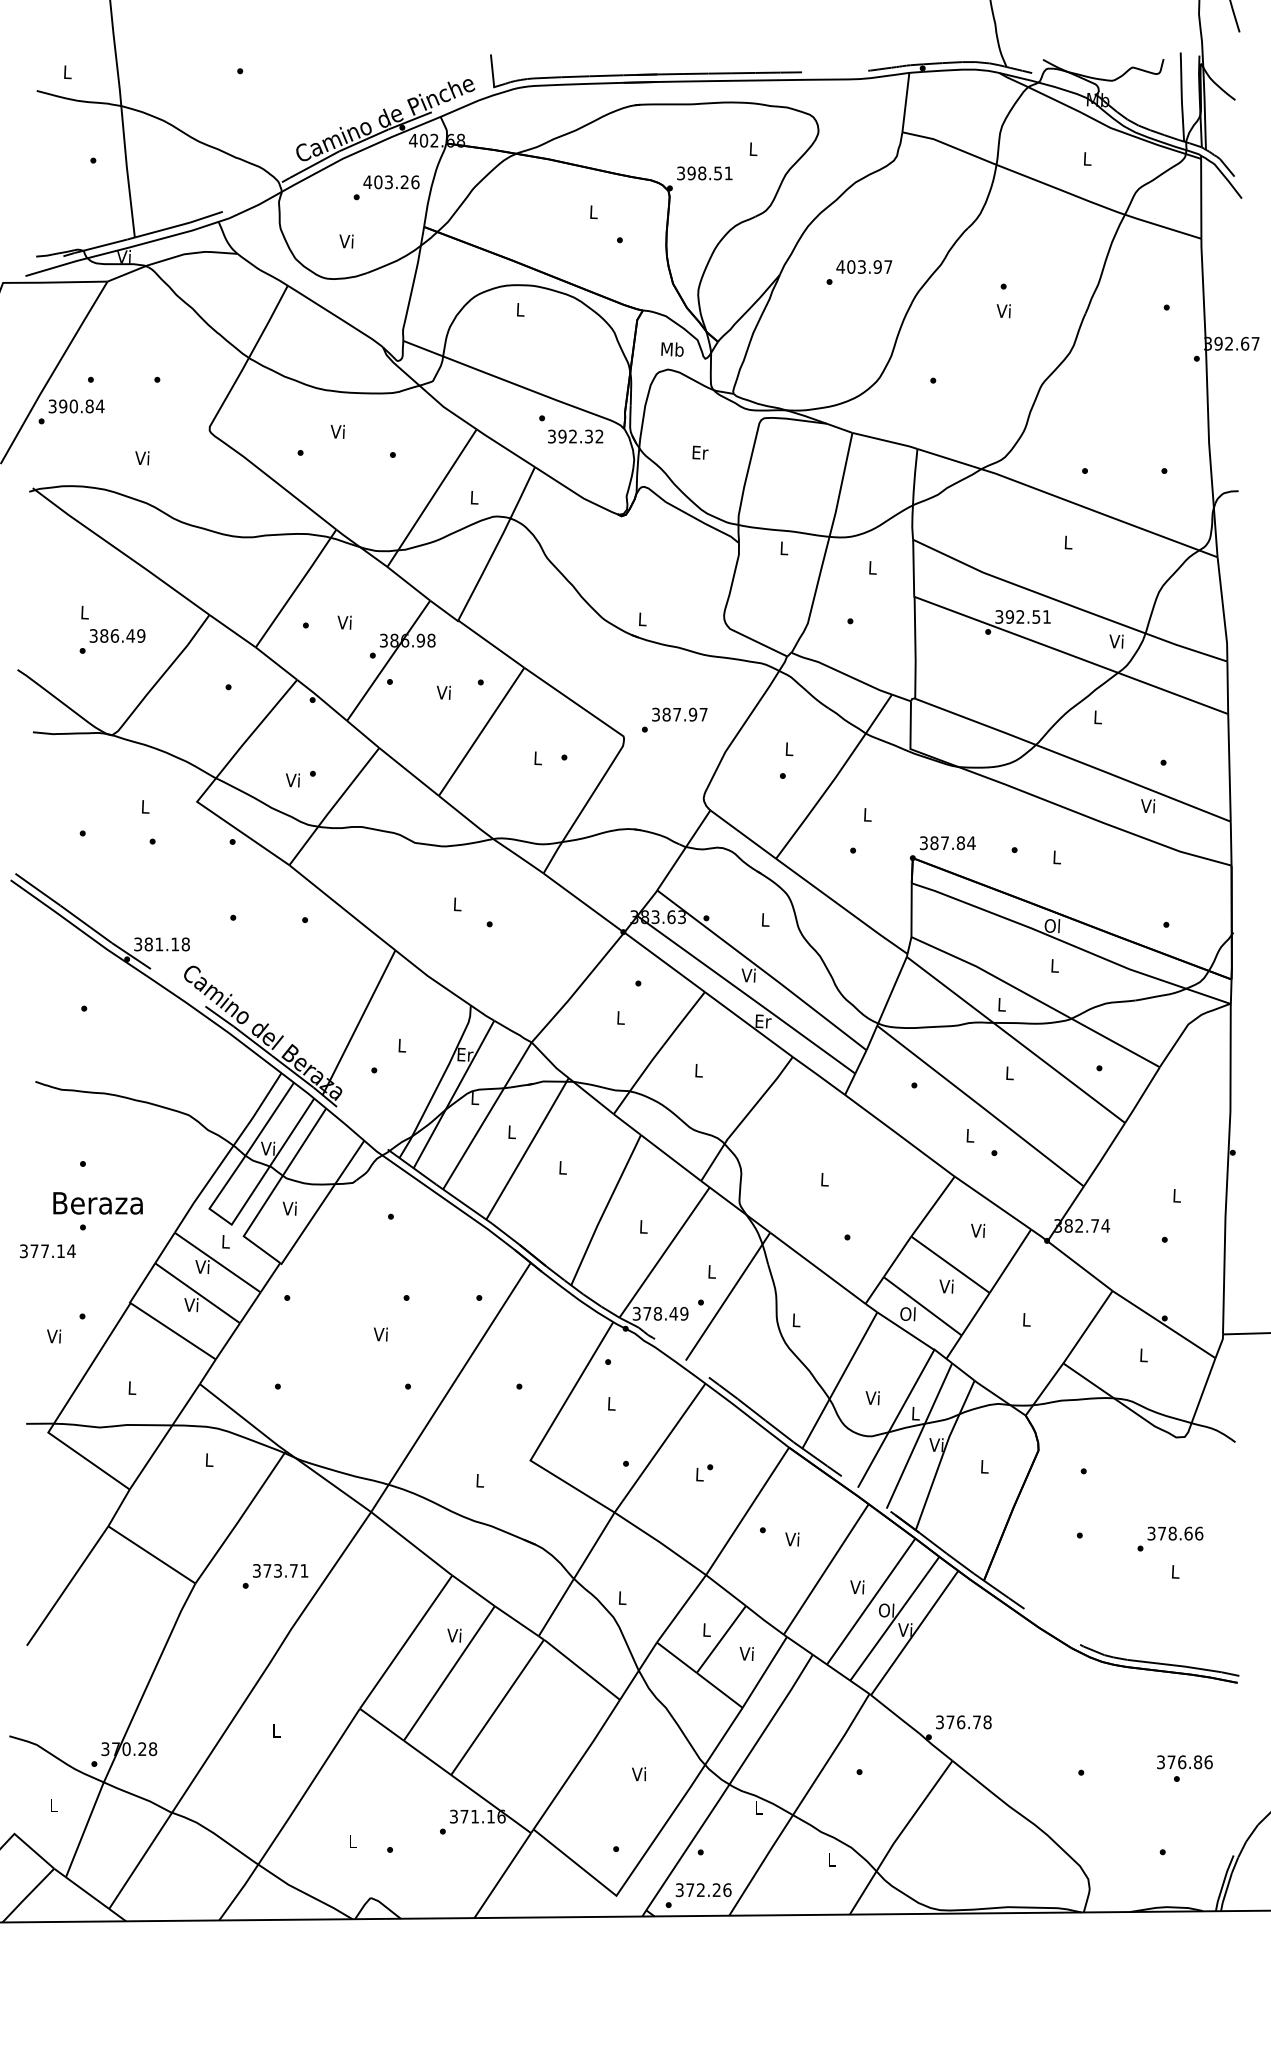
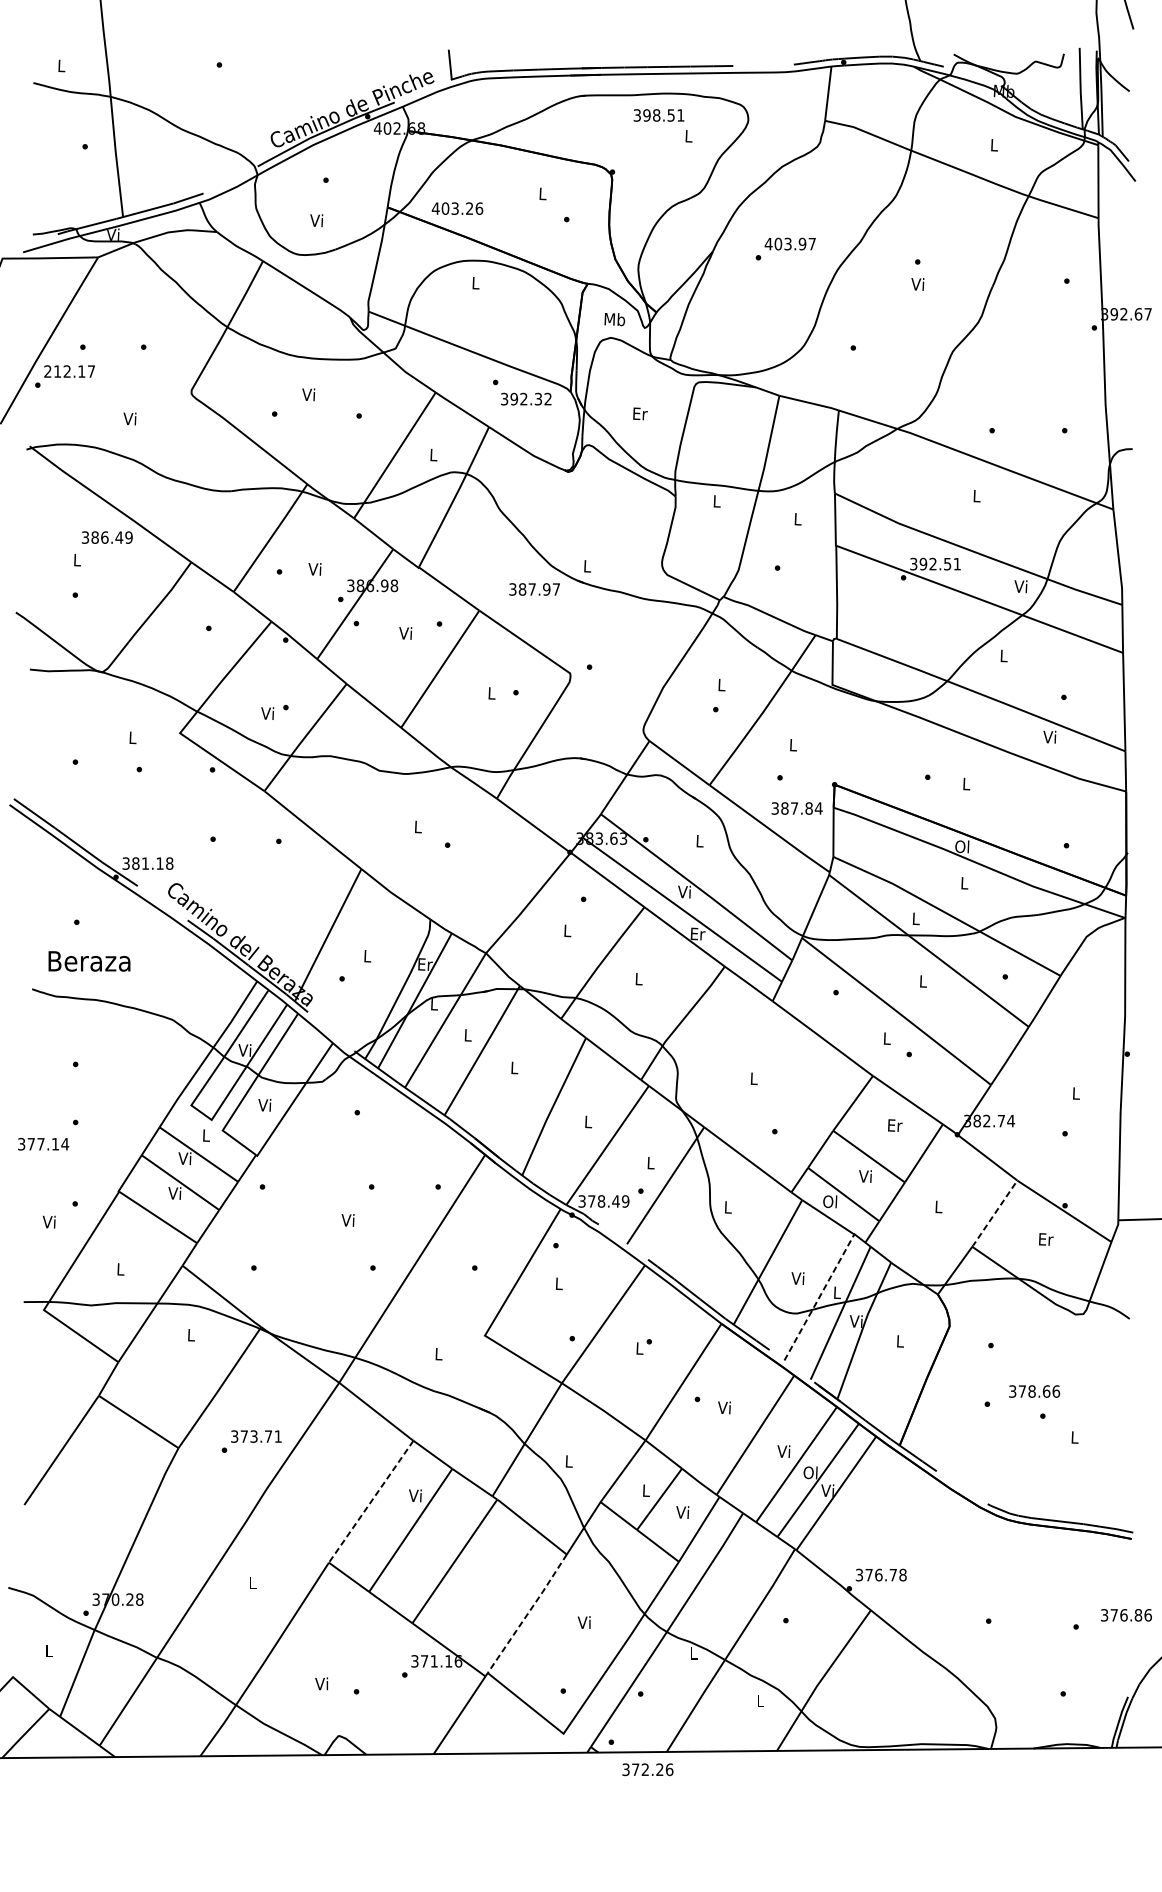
text: (704, 173) -> (658, 115), moved
text: (391, 182) -> (457, 208), moved
text: (76, 406) -> (69, 371), 390.84 -> 212.17
text: (117, 635) -> (107, 537), moved
text: (679, 714) -> (534, 589), moved
text: (947, 843) -> (796, 808), moved
text: (97, 1203) -> (88, 961), moved
text: (979, 1230) -> (895, 1125), Vi -> Er
line: (1087, 1327) -> (994, 1213), solid -> dashed
text: (1144, 1355) -> (1046, 1239), L -> Er
line: (896, 1418) -> (819, 1297), solid -> dashed
text: (1175, 1533) -> (1034, 1391), moved
line: (405, 1642) -> (370, 1502), solid -> dashed
text: (1184, 1762) -> (1126, 1615), moved
line: (577, 1764) -> (527, 1613), solid -> dashed
text: (351, 1841) -> (321, 1684), L -> Vi
text: (703, 1890) -> (647, 1770), moved

